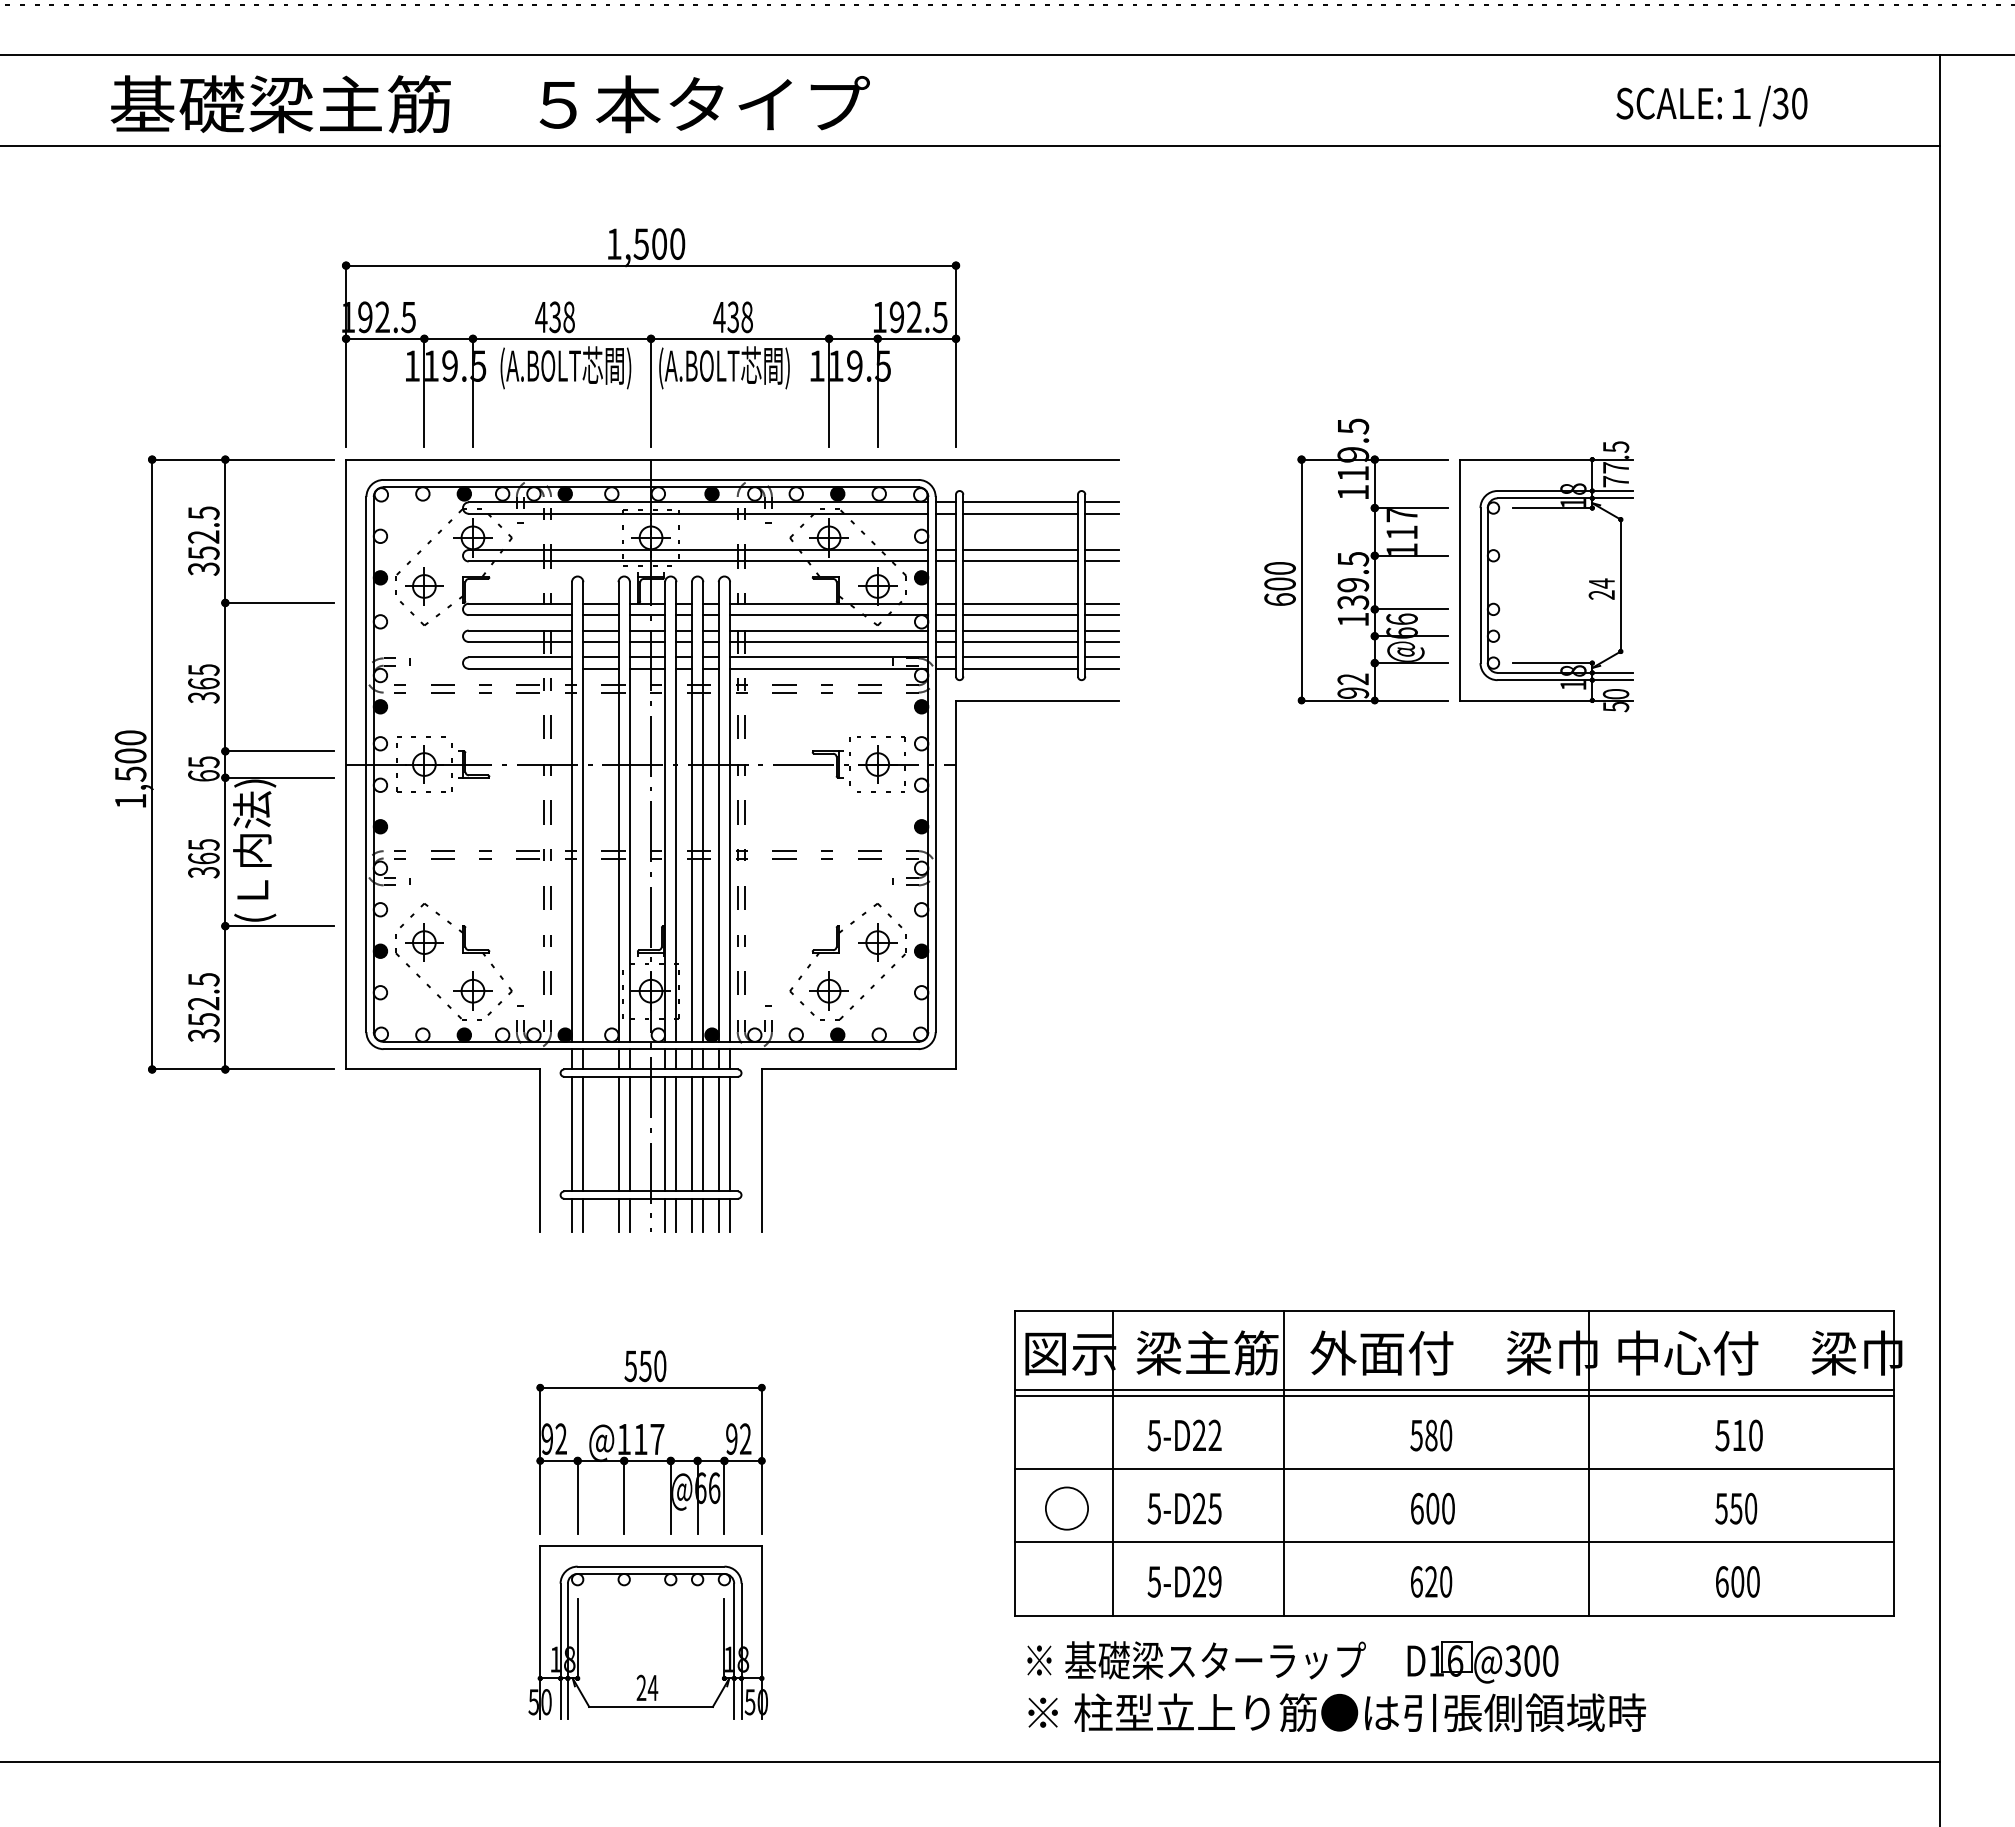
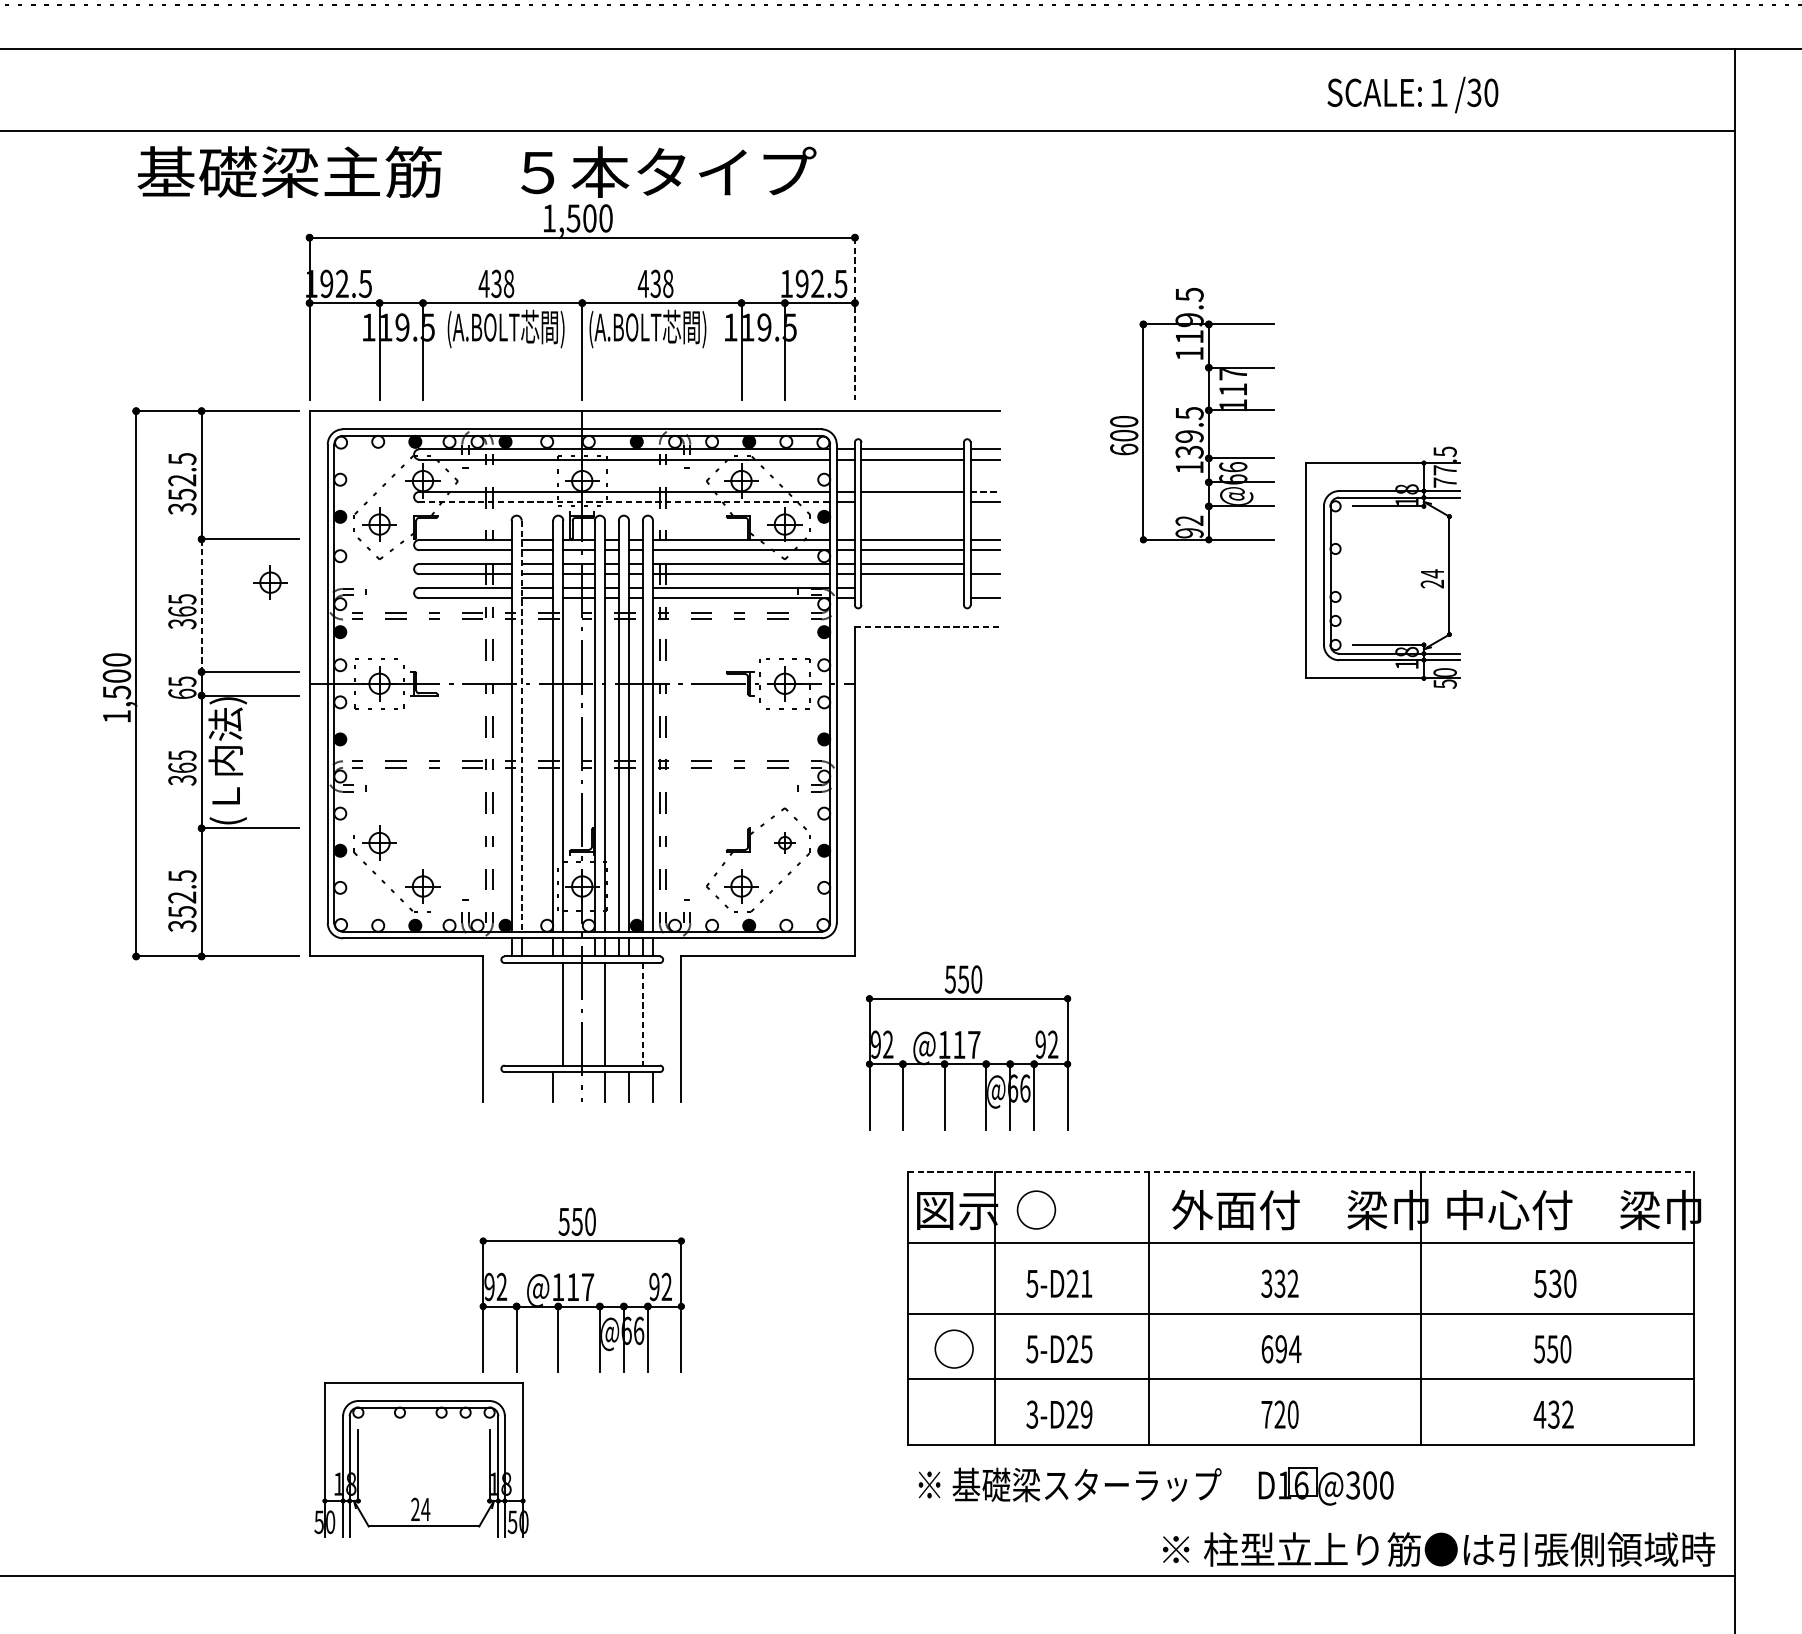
text: (489, 104) -> (476, 172), moved
text: (1711, 105) -> (1412, 94), moved
line: (956, 356) -> (855, 318), solid -> dashed
line: (1101, 550) -> (985, 492), solid -> dashed
line: (698, 561) -> (624, 502), solid -> dashed
line: (1020, 561) -> (912, 502), removed
part: (1356, 561) -> (1192, 415), moved
part: (1546, 576) -> (1382, 567), moved
line: (1101, 630) -> (985, 563), removed
part: (302, 651) -> (270, 582), added
line: (1020, 657) -> (912, 588), removed
line: (1101, 657) -> (985, 588), removed
line: (1020, 668) -> (912, 597), removed
line: (225, 677) -> (201, 605), solid -> dashed
line: (1037, 700) -> (927, 626), solid -> dashed
line: (583, 812) -> (521, 726), solid -> dashed
part: (877, 942) -> (784, 842), size x0.6
part: (462, 953) -> (413, 852), removed
line: (571, 1133) -> (511, 1013), removed
line: (583, 1133) -> (521, 1013), removed
line: (618, 1133) -> (553, 1013), removed
line: (665, 1133) -> (595, 1013), removed
line: (691, 1133) -> (618, 1013), removed
line: (703, 1133) -> (629, 1013), removed
line: (730, 1133) -> (653, 1013), removed
line: (718, 1134) -> (642, 1014), solid -> dashed
part: (1082, 1171) -> (968, 1047), added
line: (571, 1215) -> (511, 1087), removed
line: (583, 1215) -> (521, 1087), removed
line: (629, 1215) -> (562, 1087), removed
line: (665, 1215) -> (595, 1087), removed
line: (691, 1215) -> (618, 1087), removed
line: (718, 1215) -> (642, 1087), removed
line: (1454, 1310) -> (1300, 1171), solid -> dashed
text: (1207, 1352) -> (1079, 1209), 梁主筋 -> ○
line: (1454, 1396) -> (1300, 1248), removed
text: (1214, 1434) -> (1086, 1282), 5-D22 -> 5-D21
text: (1431, 1435) -> (1280, 1283), 580 -> 332
text: (1738, 1435) -> (1554, 1283), 510 -> 530
text: (1440, 1508) -> (1288, 1349), 600 -> 694
text: (1154, 1581) -> (1032, 1414), 5-D29 -> 3-D29
text: (1416, 1581) -> (1266, 1414), 620 -> 720
text: (1737, 1581) -> (1553, 1414), 600 -> 432
part: (647, 1632) -> (420, 1459), moved
text: (1336, 1712) -> (1438, 1549), moved

